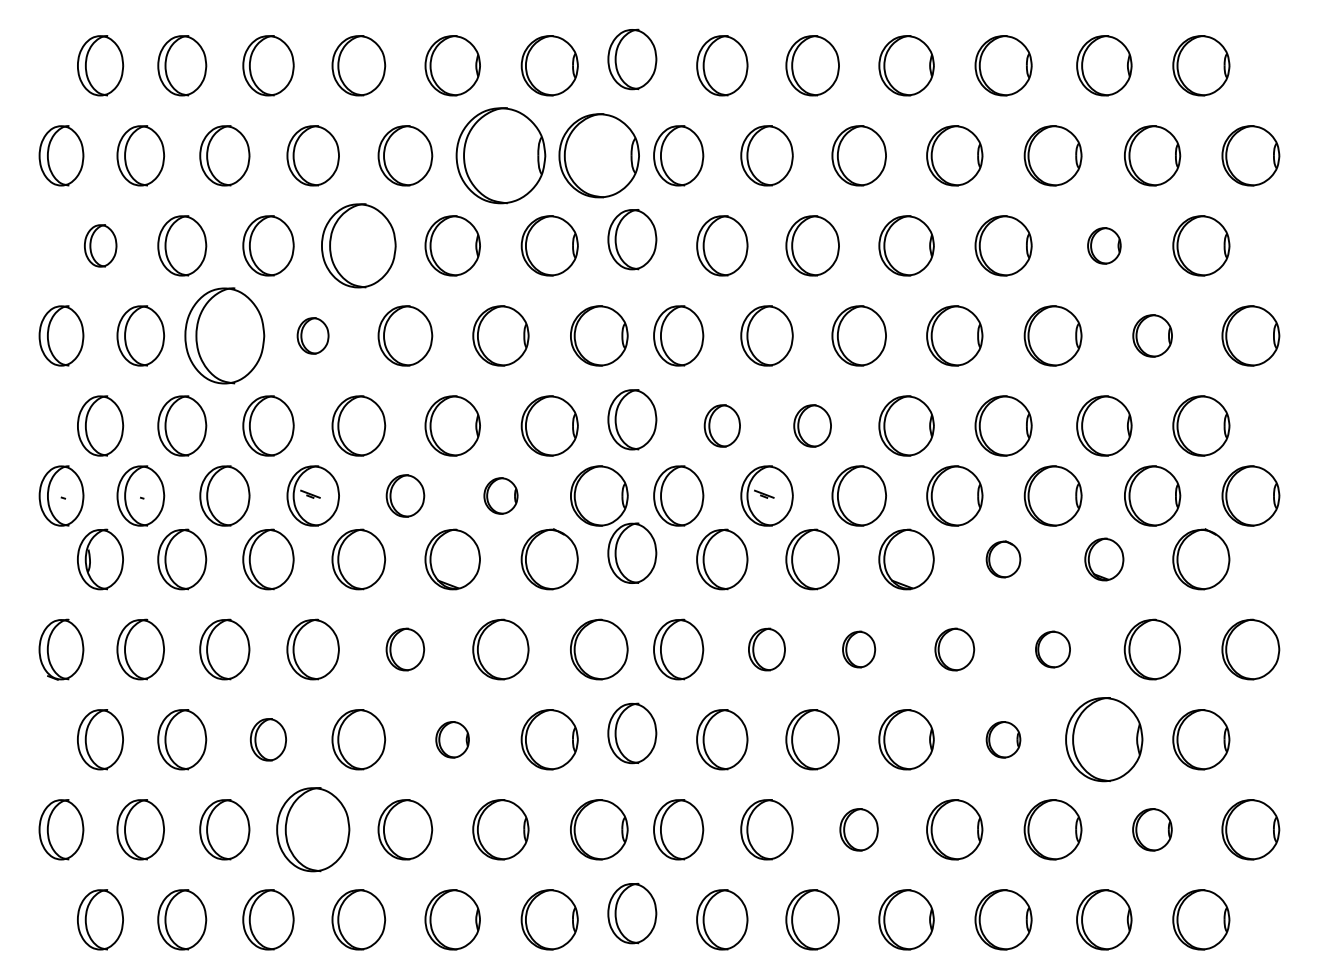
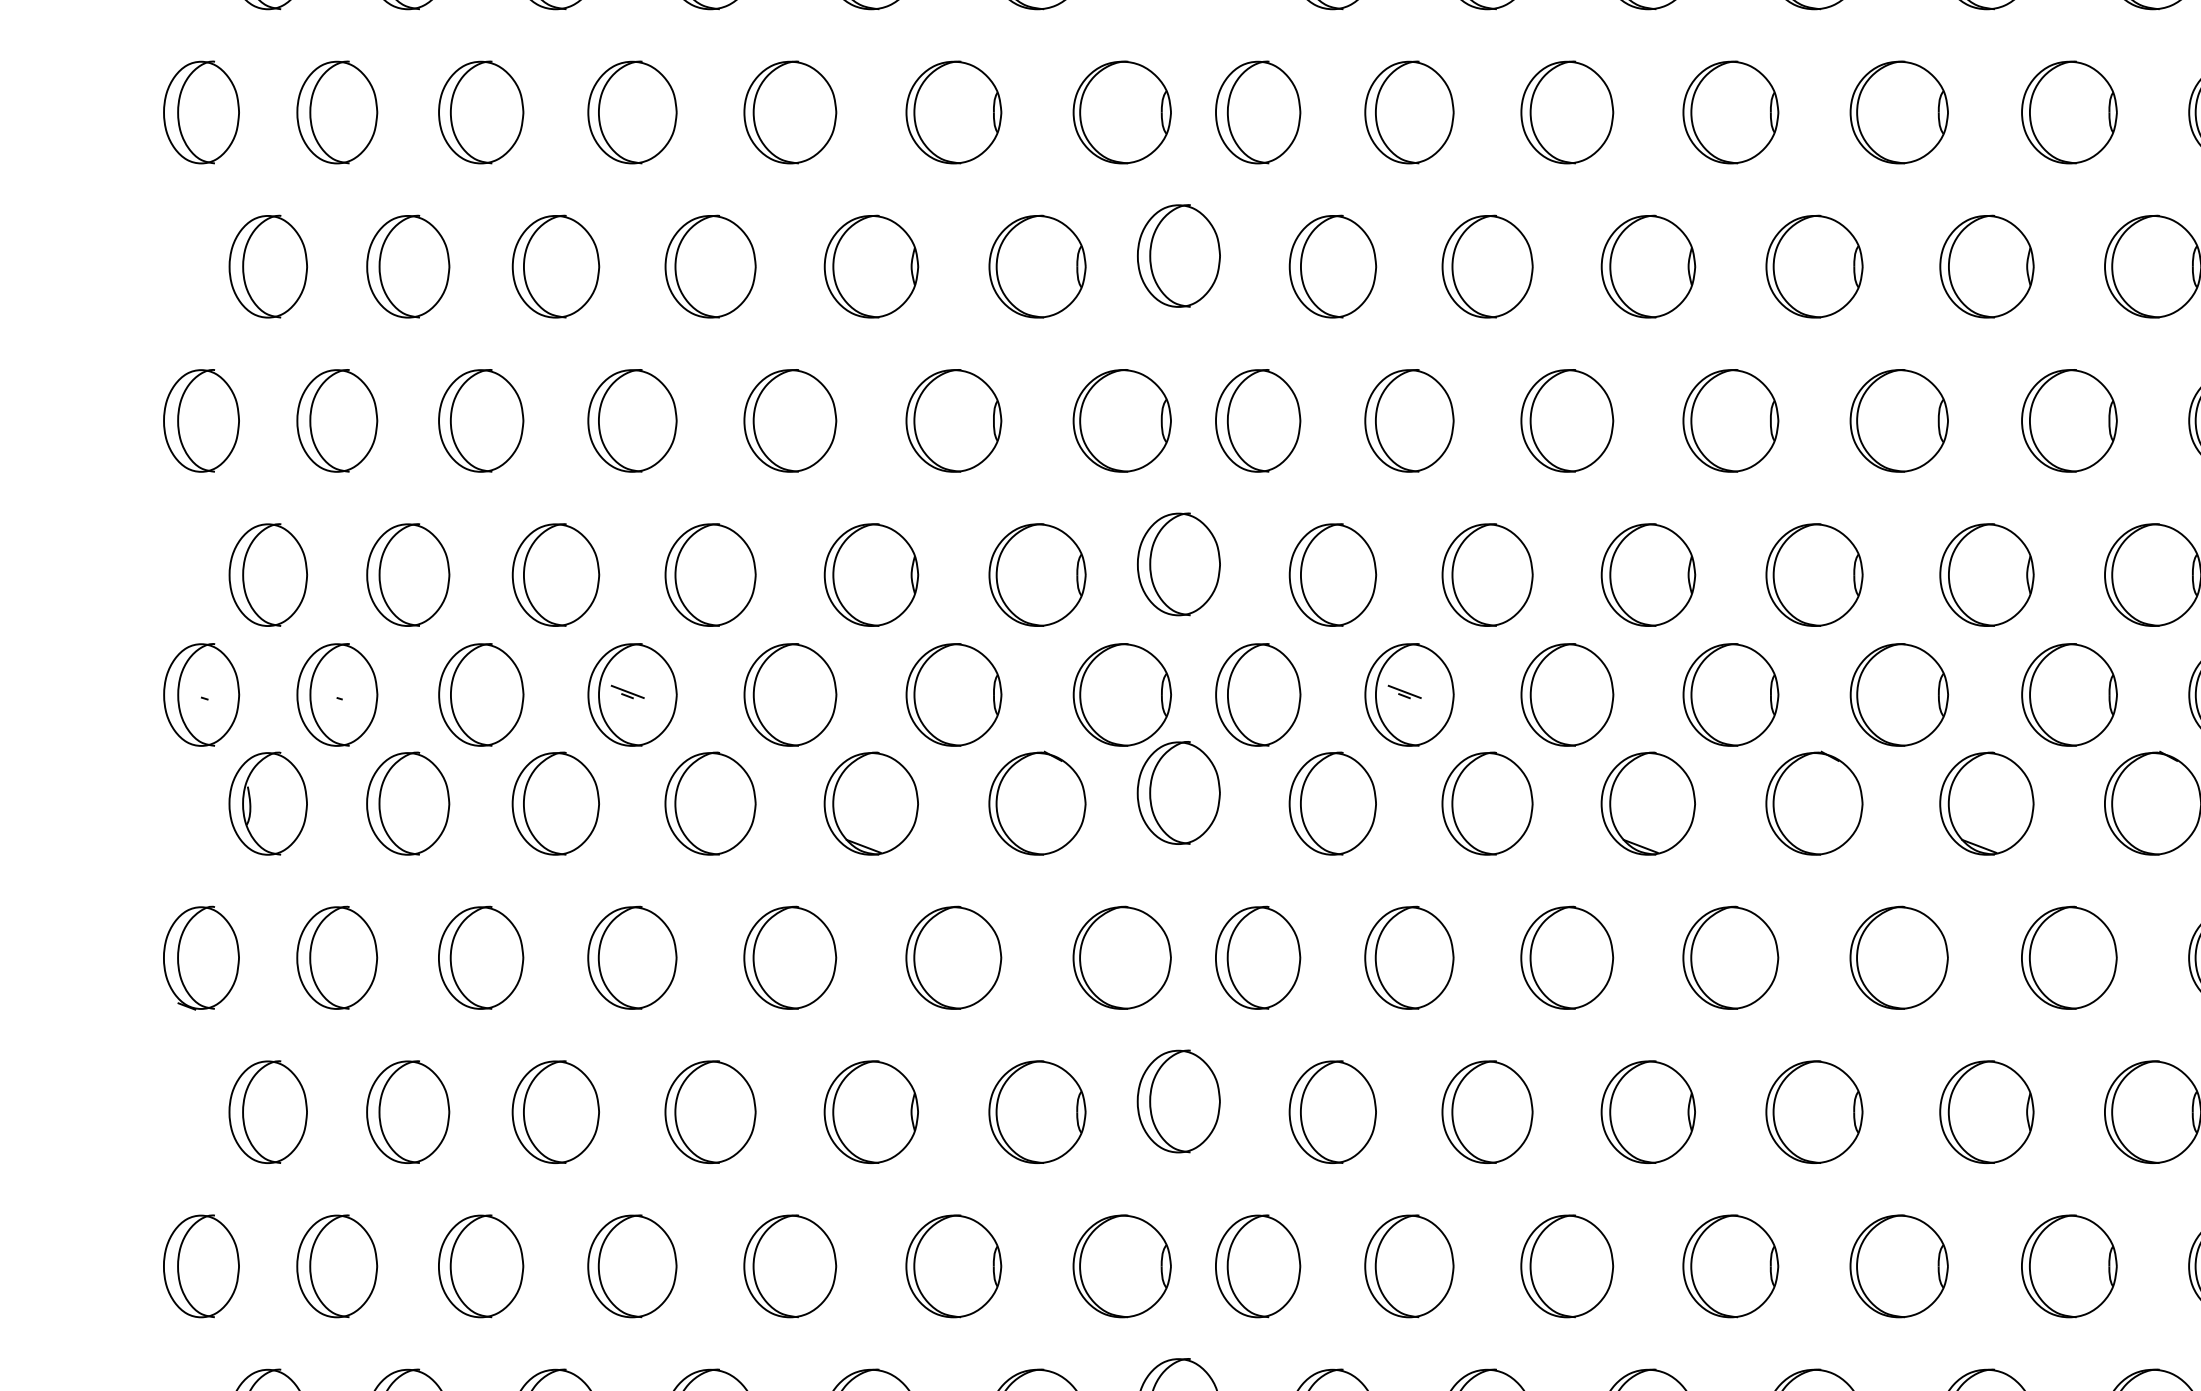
part: (500, 155) -> (953, 111), size x0.62
part: (599, 155) -> (1122, 111), size x0.71
part: (100, 245) -> (268, 266), size x1.43
part: (358, 245) -> (709, 266), size x0.71
part: (1104, 245) -> (1987, 266), size x1.67
part: (224, 335) -> (480, 420), size x0.62
part: (312, 335) -> (631, 420), size x1.67
part: (1152, 335) -> (2069, 420), size x1.43
part: (722, 425) -> (1333, 574), size x1.43
part: (812, 425) -> (1487, 574), size x1.43
part: (405, 495) -> (790, 694), size x1.43
part: (500, 495) -> (953, 694), size x1.67
part: (1003, 559) -> (1814, 803), size x1.67
part: (1104, 559) -> (1987, 803), size x1.43
part: (405, 649) -> (790, 957), size x1.43
part: (766, 649) -> (1408, 957), size x1.43
part: (858, 649) -> (1566, 957), size x1.67
part: (954, 649) -> (1730, 957), size x1.43
part: (1052, 649) -> (1898, 957), size x1.67
part: (268, 739) -> (555, 1111), size x1.43
part: (452, 739) -> (870, 1111), size x1.67
part: (1003, 739) -> (1814, 1111), size x1.67
part: (1104, 739) -> (1987, 1111), size x0.71
part: (312, 829) -> (631, 1265), size x0.71
part: (858, 829) -> (1566, 1265), size x1.43
part: (1152, 829) -> (2069, 1265), size x1.43

